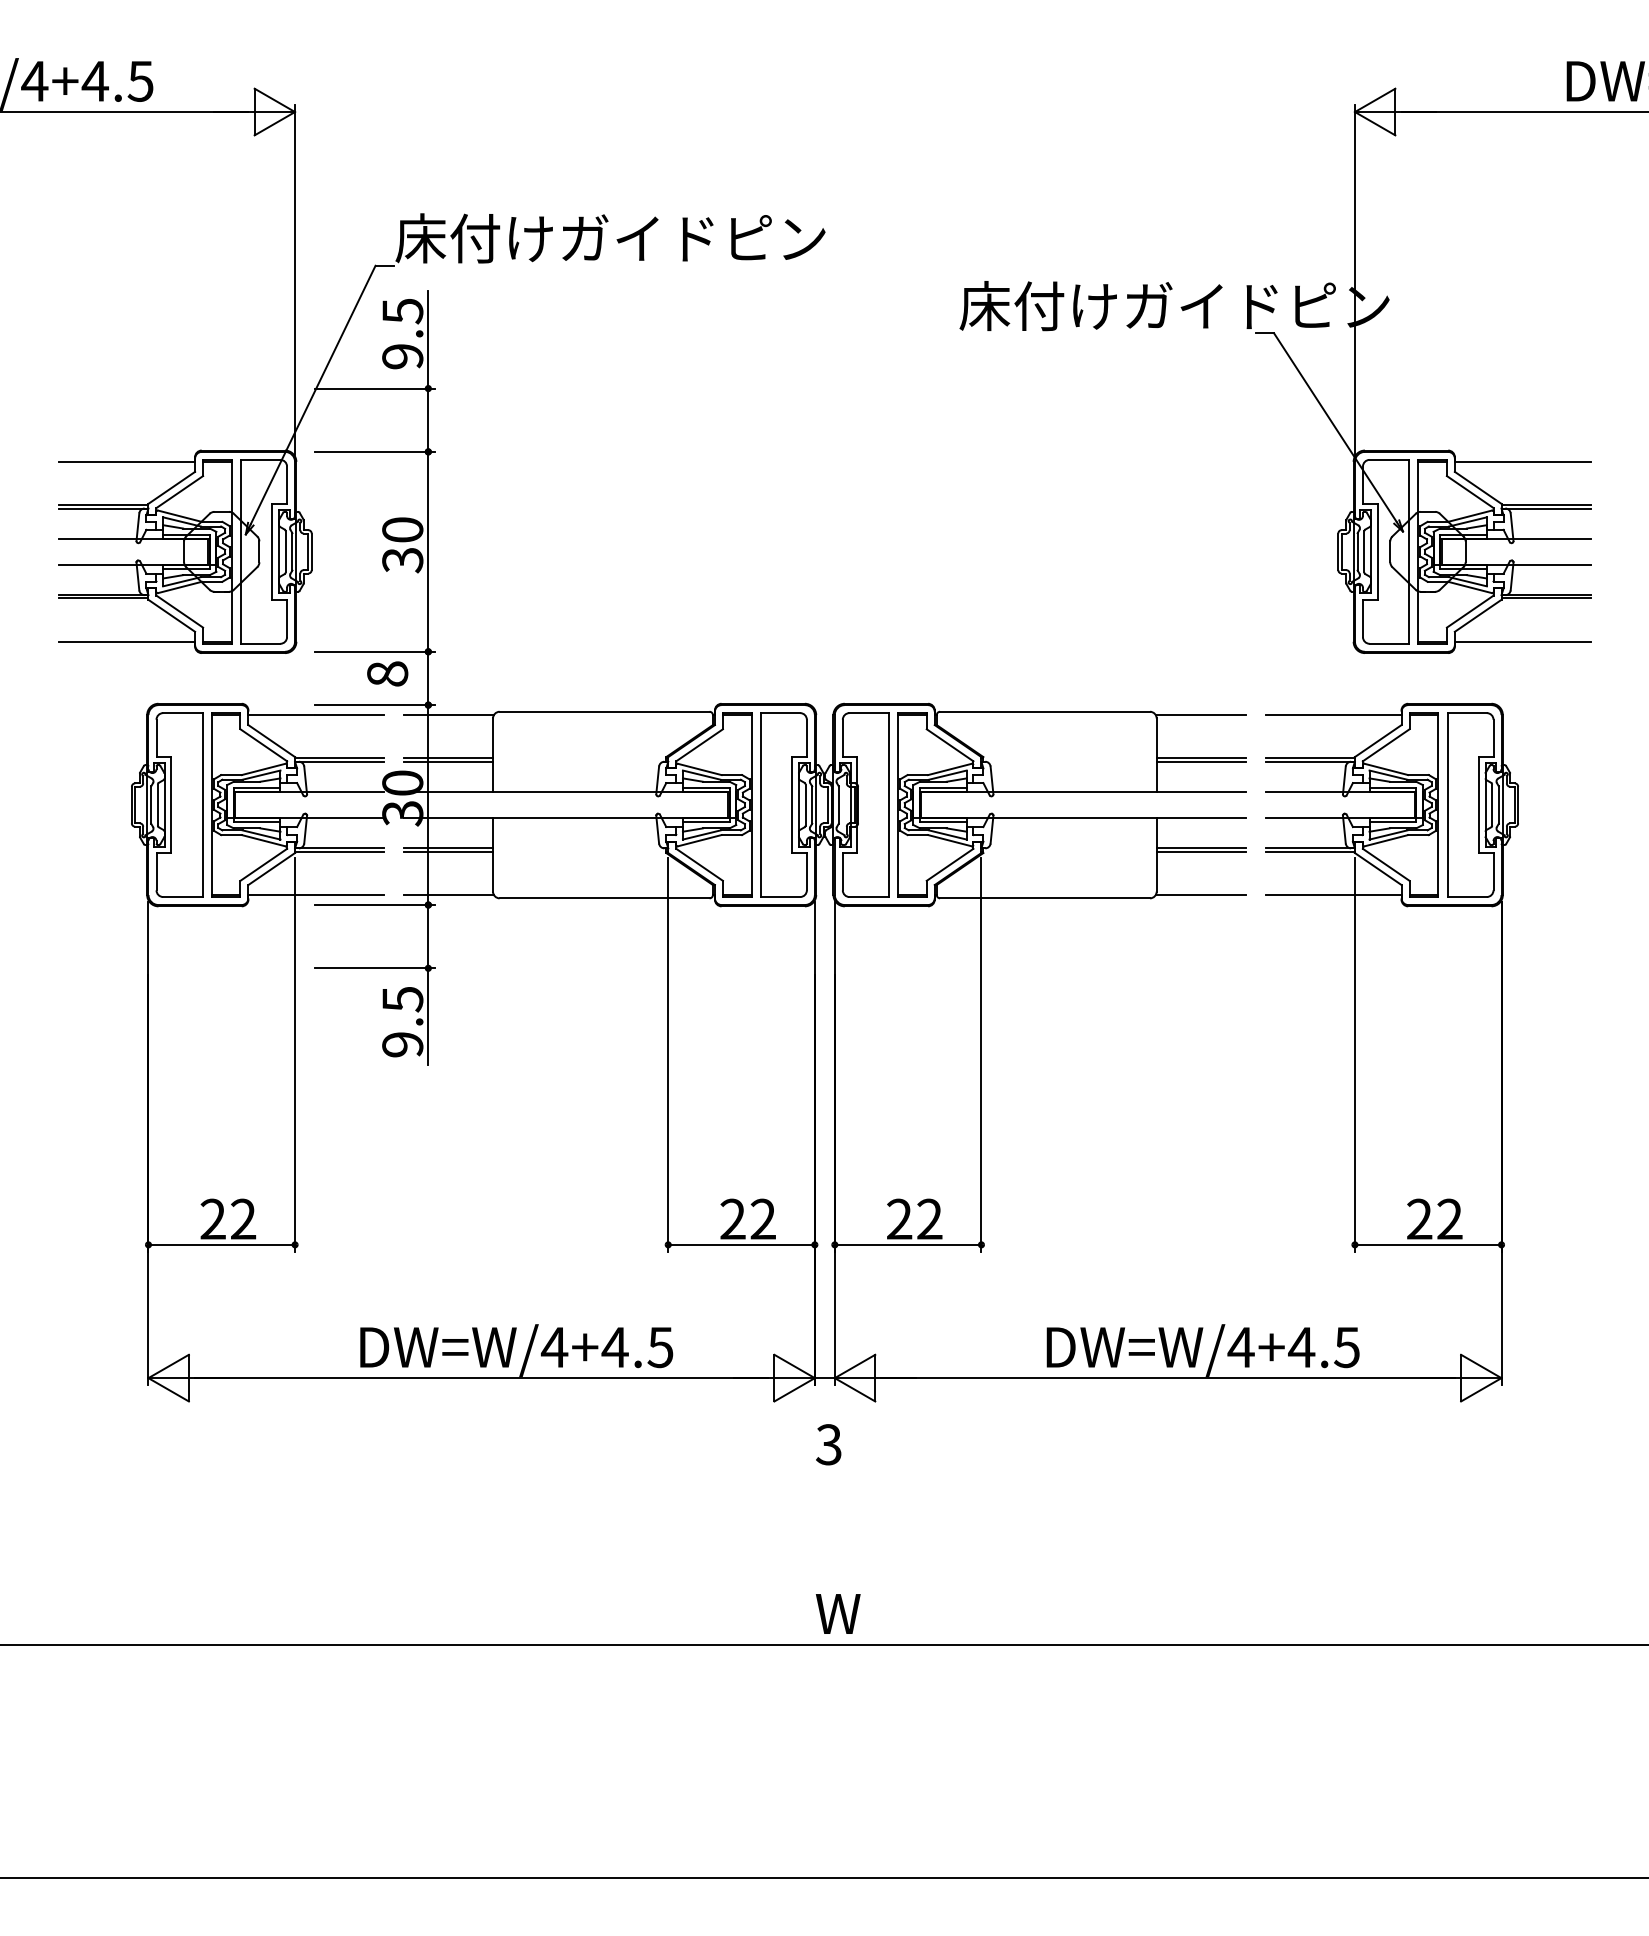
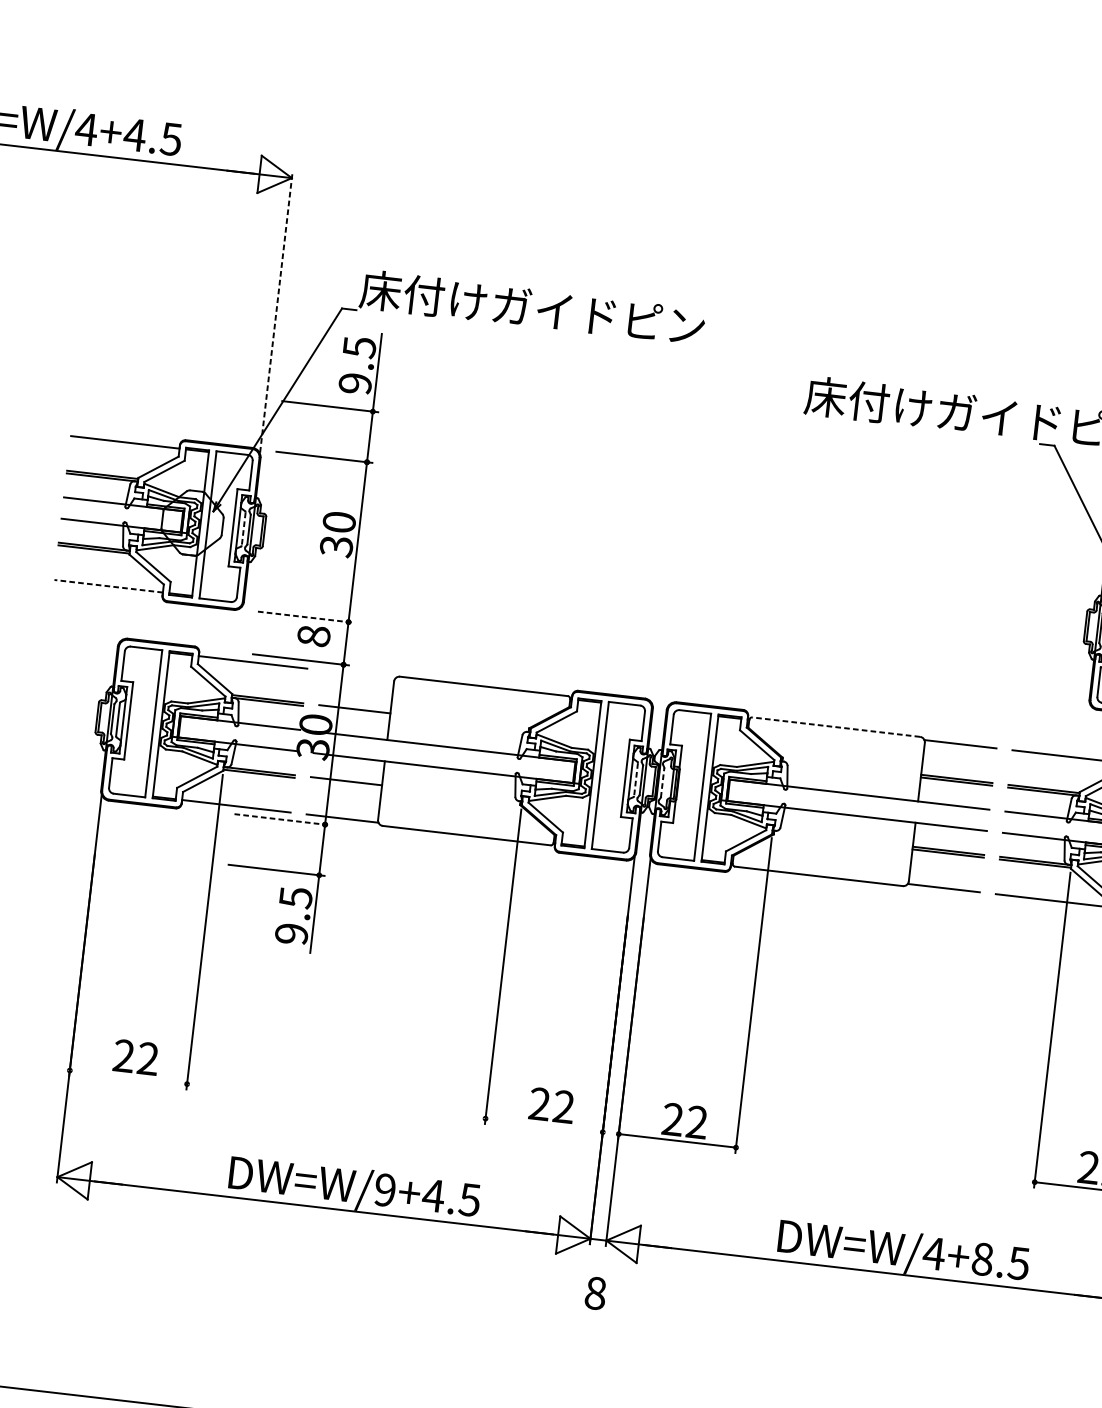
line: (295, 280) -> (276, 312), solid -> dashed
line: (285, 551) -> (243, 528), solid -> dashed
line: (127, 641) -> (108, 586), solid -> dashed
line: (375, 651) -> (306, 617), solid -> dashed
line: (1045, 711) -> (836, 726), solid -> dashed
line: (448, 715) -> (358, 674), removed
line: (448, 761) -> (354, 711), removed
line: (805, 805) -> (635, 779), solid -> dashed
line: (838, 805) -> (662, 783), solid -> dashed
line: (448, 851) -> (346, 783), removed
line: (375, 905) -> (282, 820), solid -> dashed
line: (221, 1244) -> (128, 1077), removed
line: (741, 1244) -> (544, 1125), removed
text: (554, 1347) -> (385, 1190), DW=W/4+4.5 -> DW=W/9+4.5
text: (1301, 1347) -> (982, 1259), DW=W/4+4.5 -> DW=W/4+8.5
text: (828, 1444) -> (595, 1293), 3 -> 8

